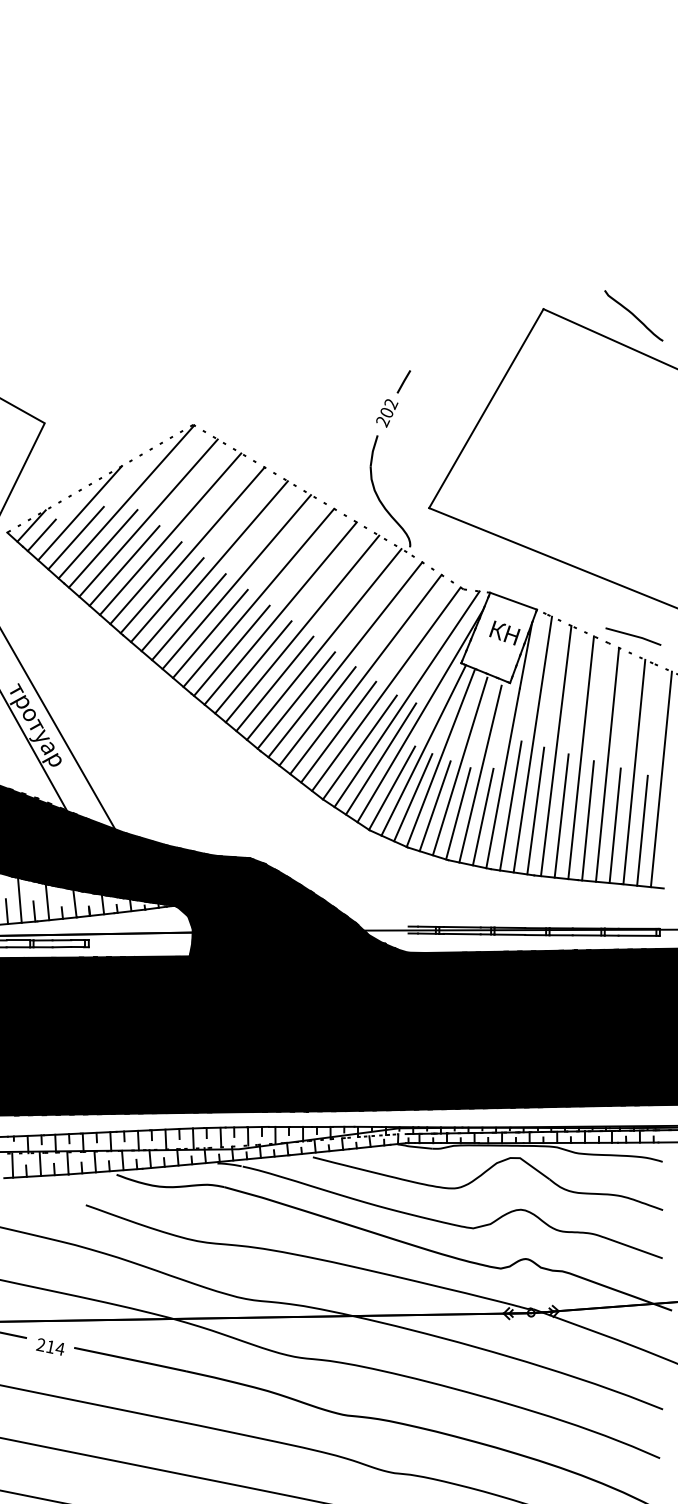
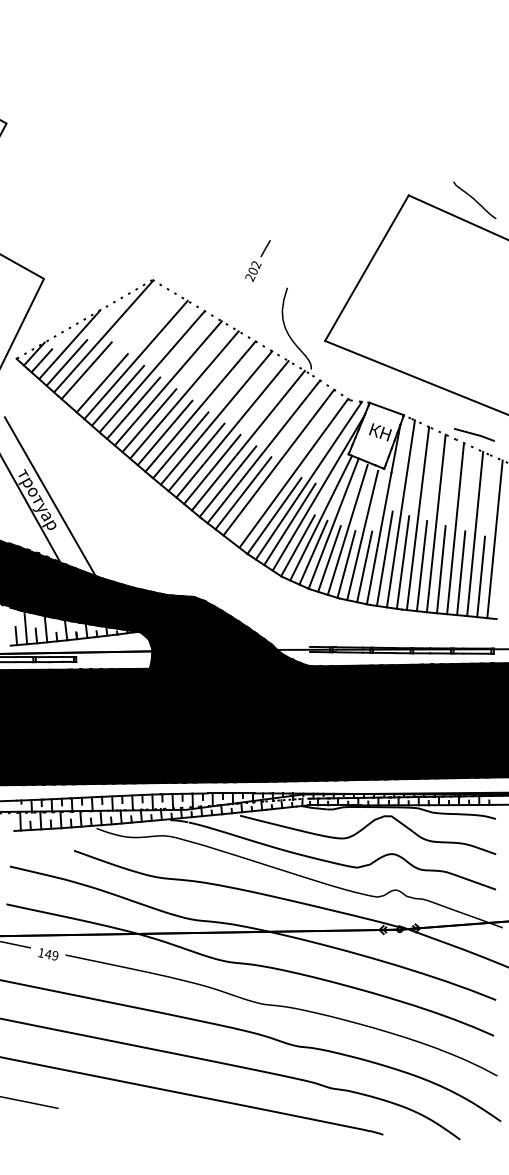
text: (392, 398) -> (257, 260), moved
line: (148, 517) -> (119, 347), removed
line: (338, 731) -> (258, 504), removed
text: (49, 1347) -> (47, 954), 214 -> 149

